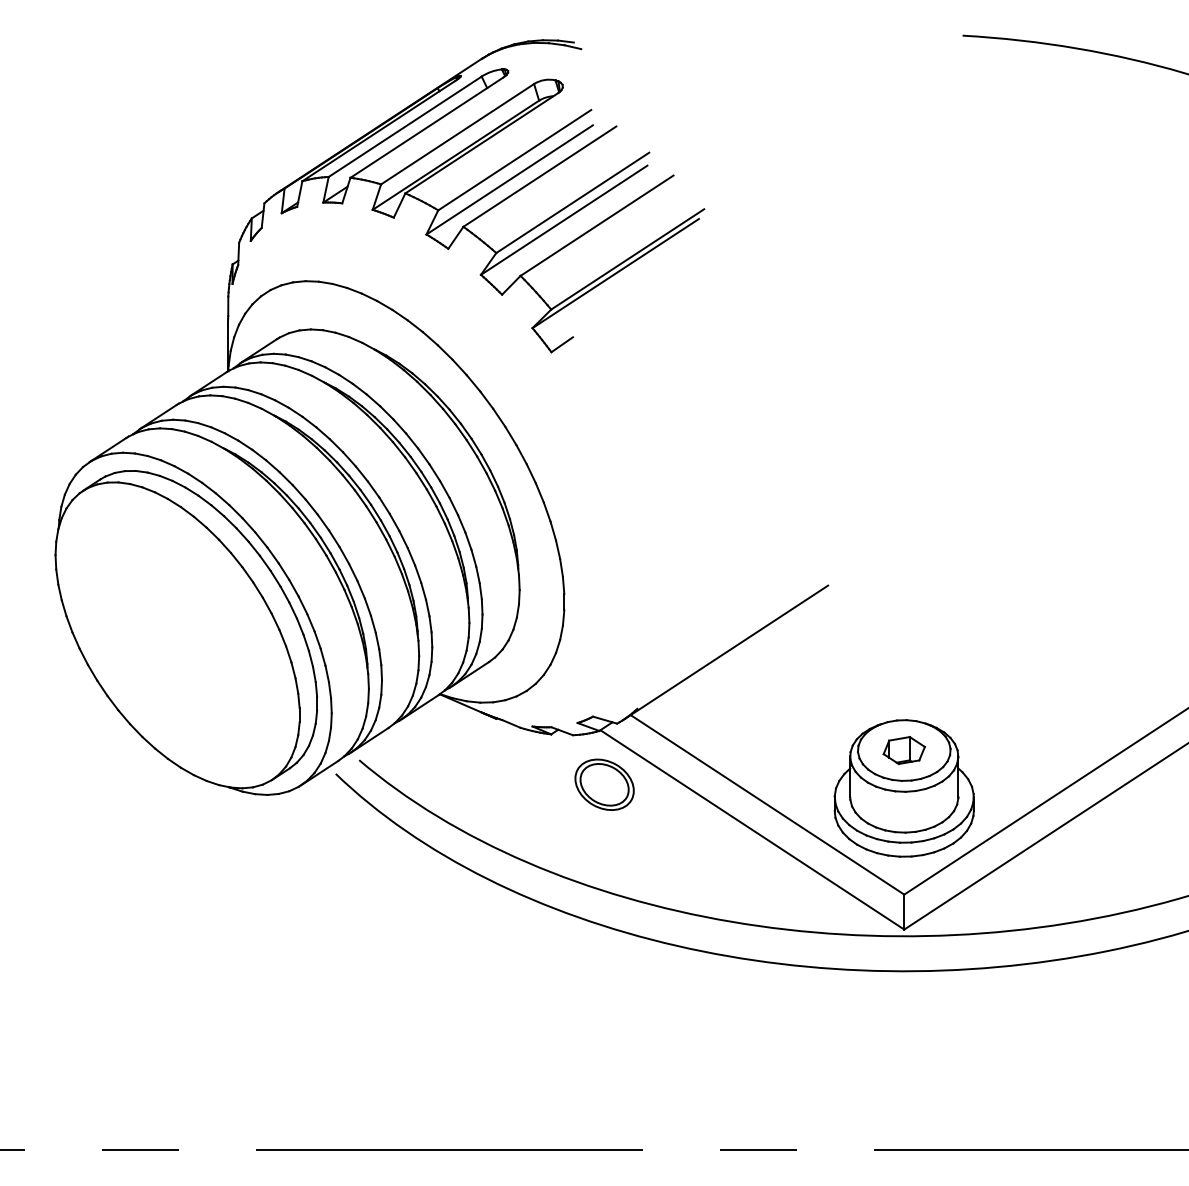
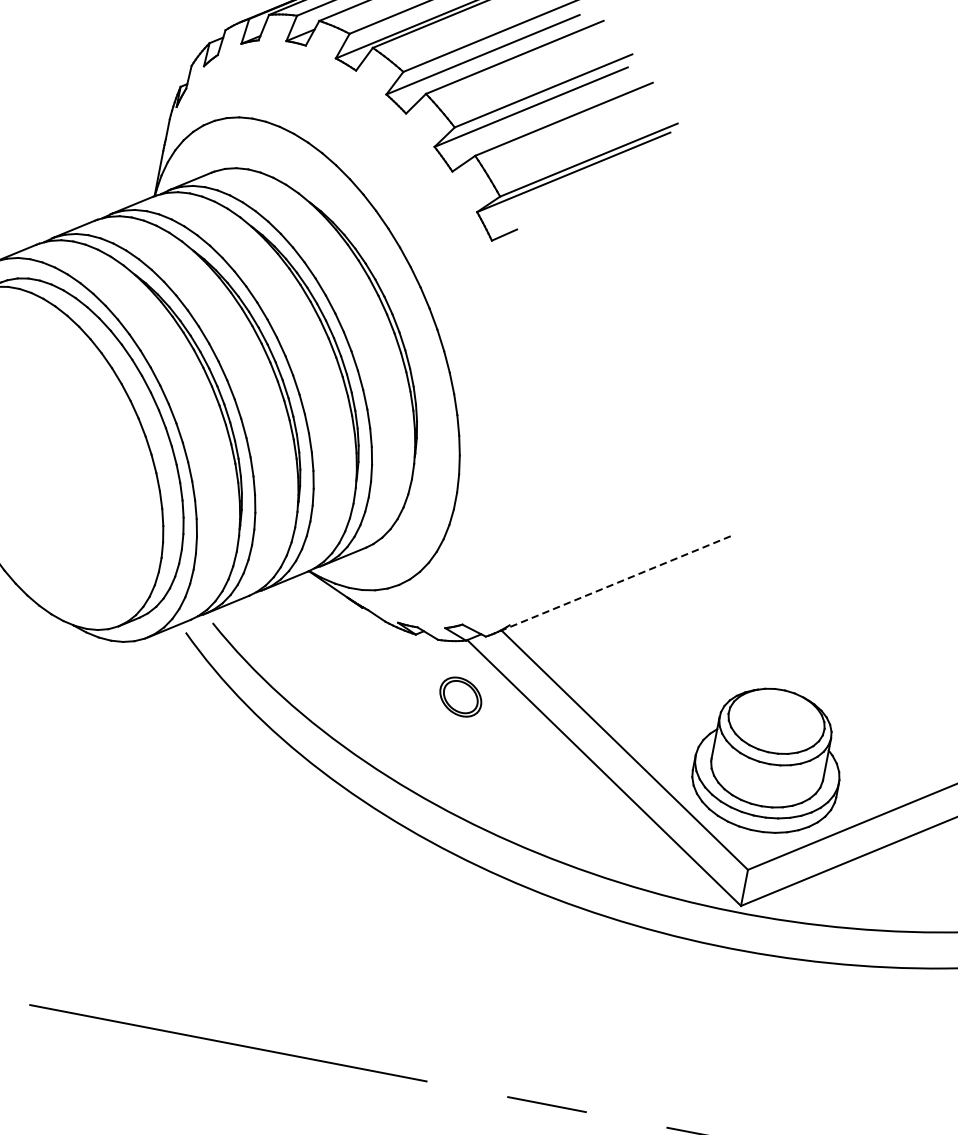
line: (725, 652) -> (611, 584), solid -> dashed
part: (903, 750) -> (775, 721), removed
part: (604, 784) -> (460, 696), size x0.7

